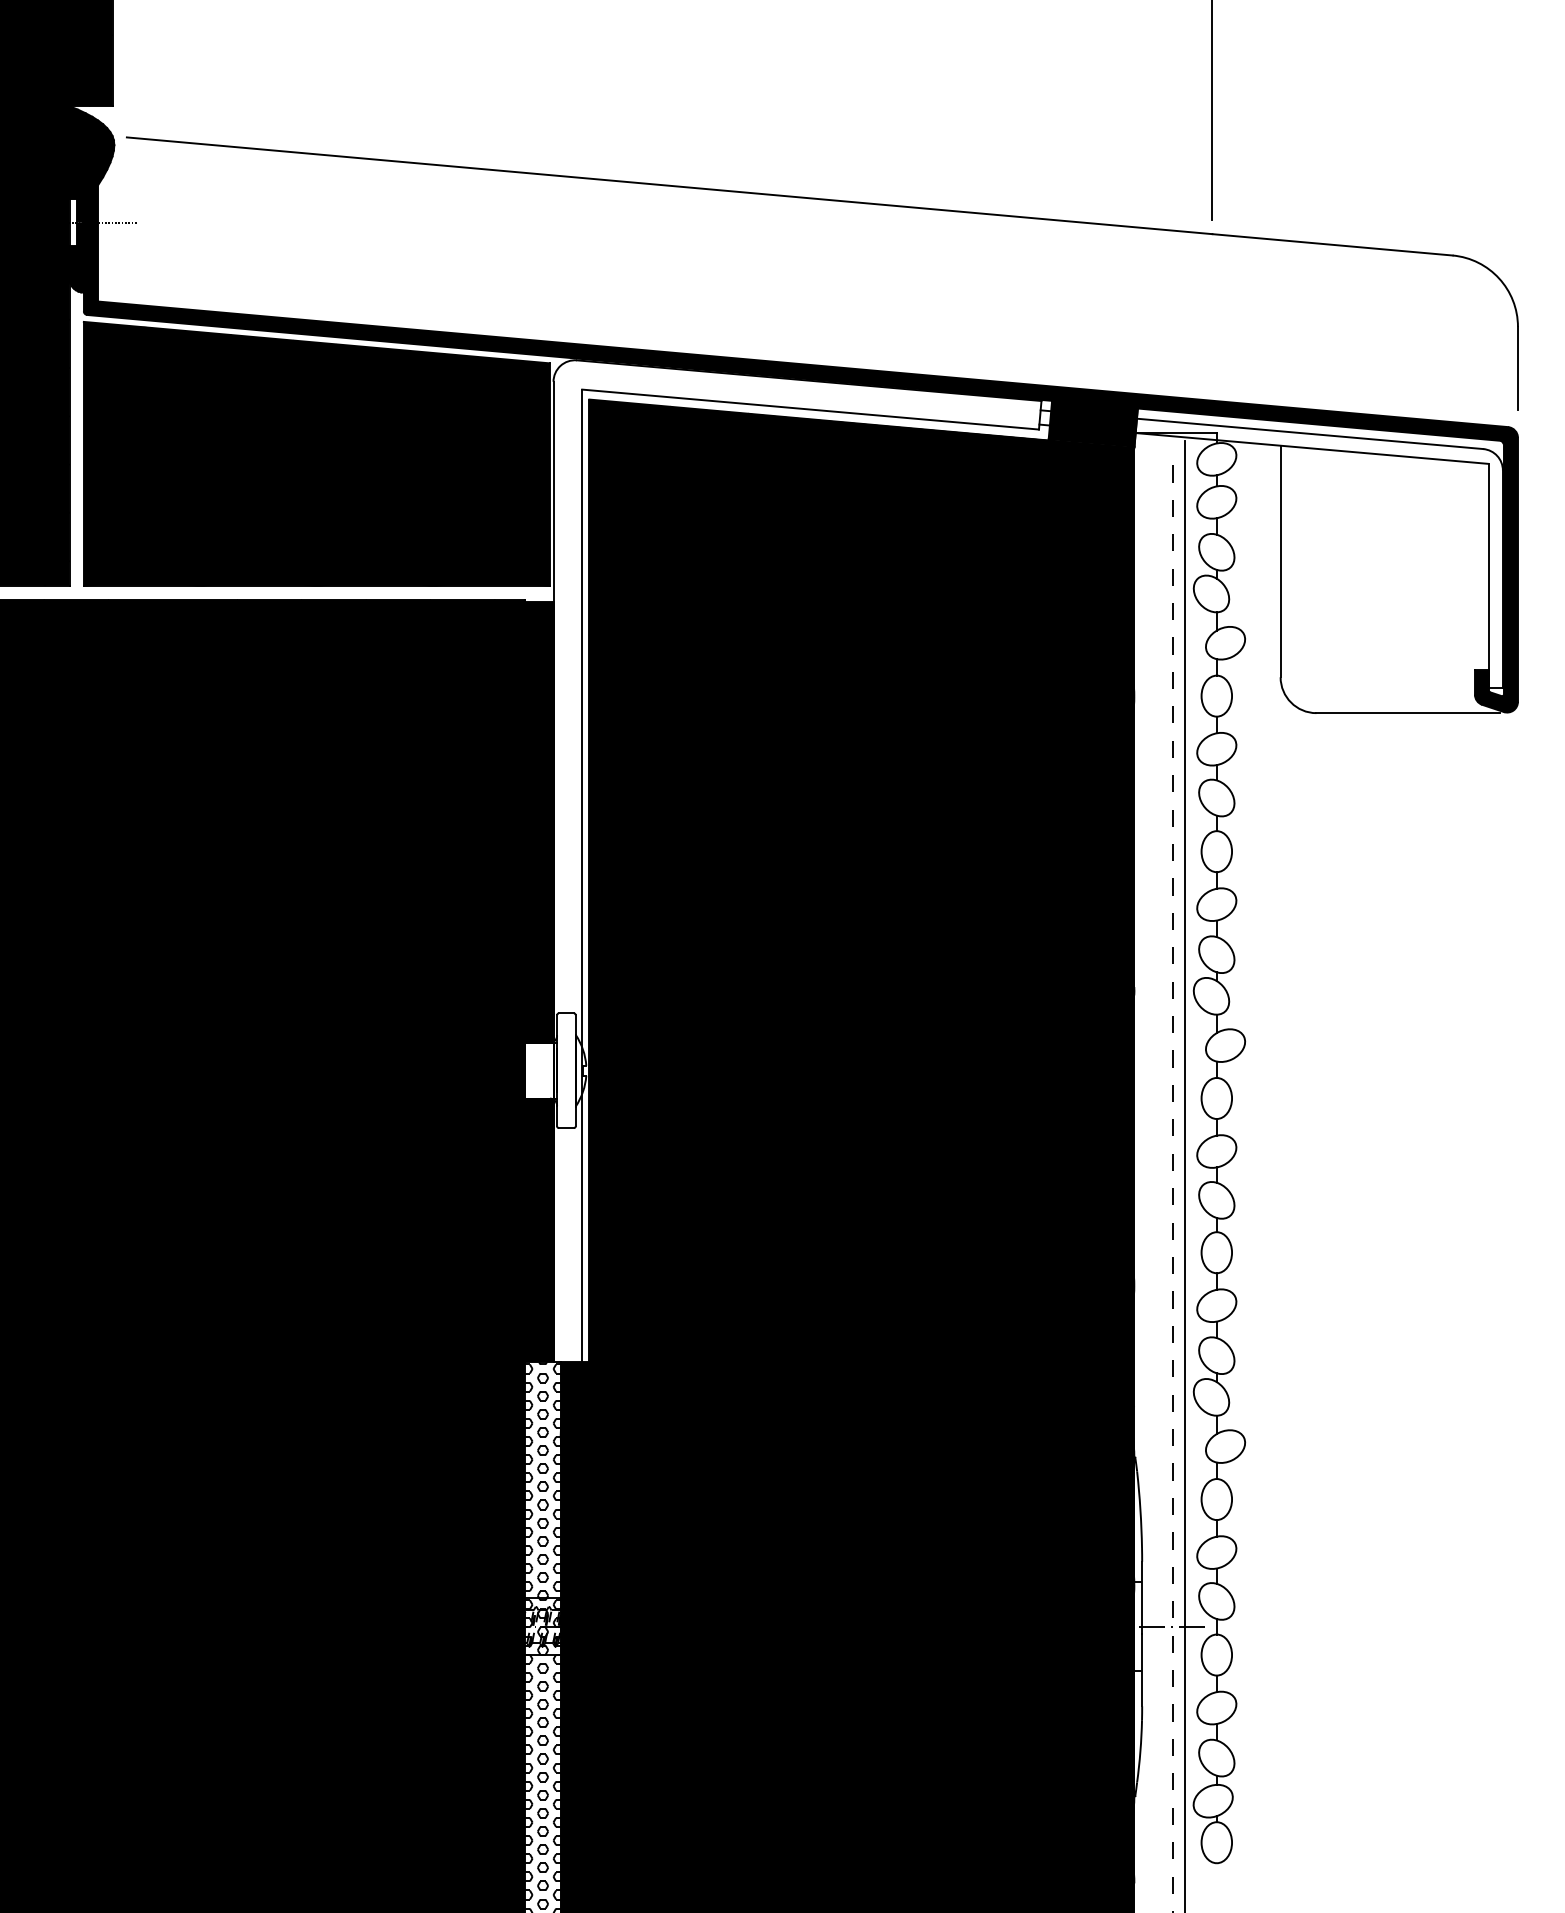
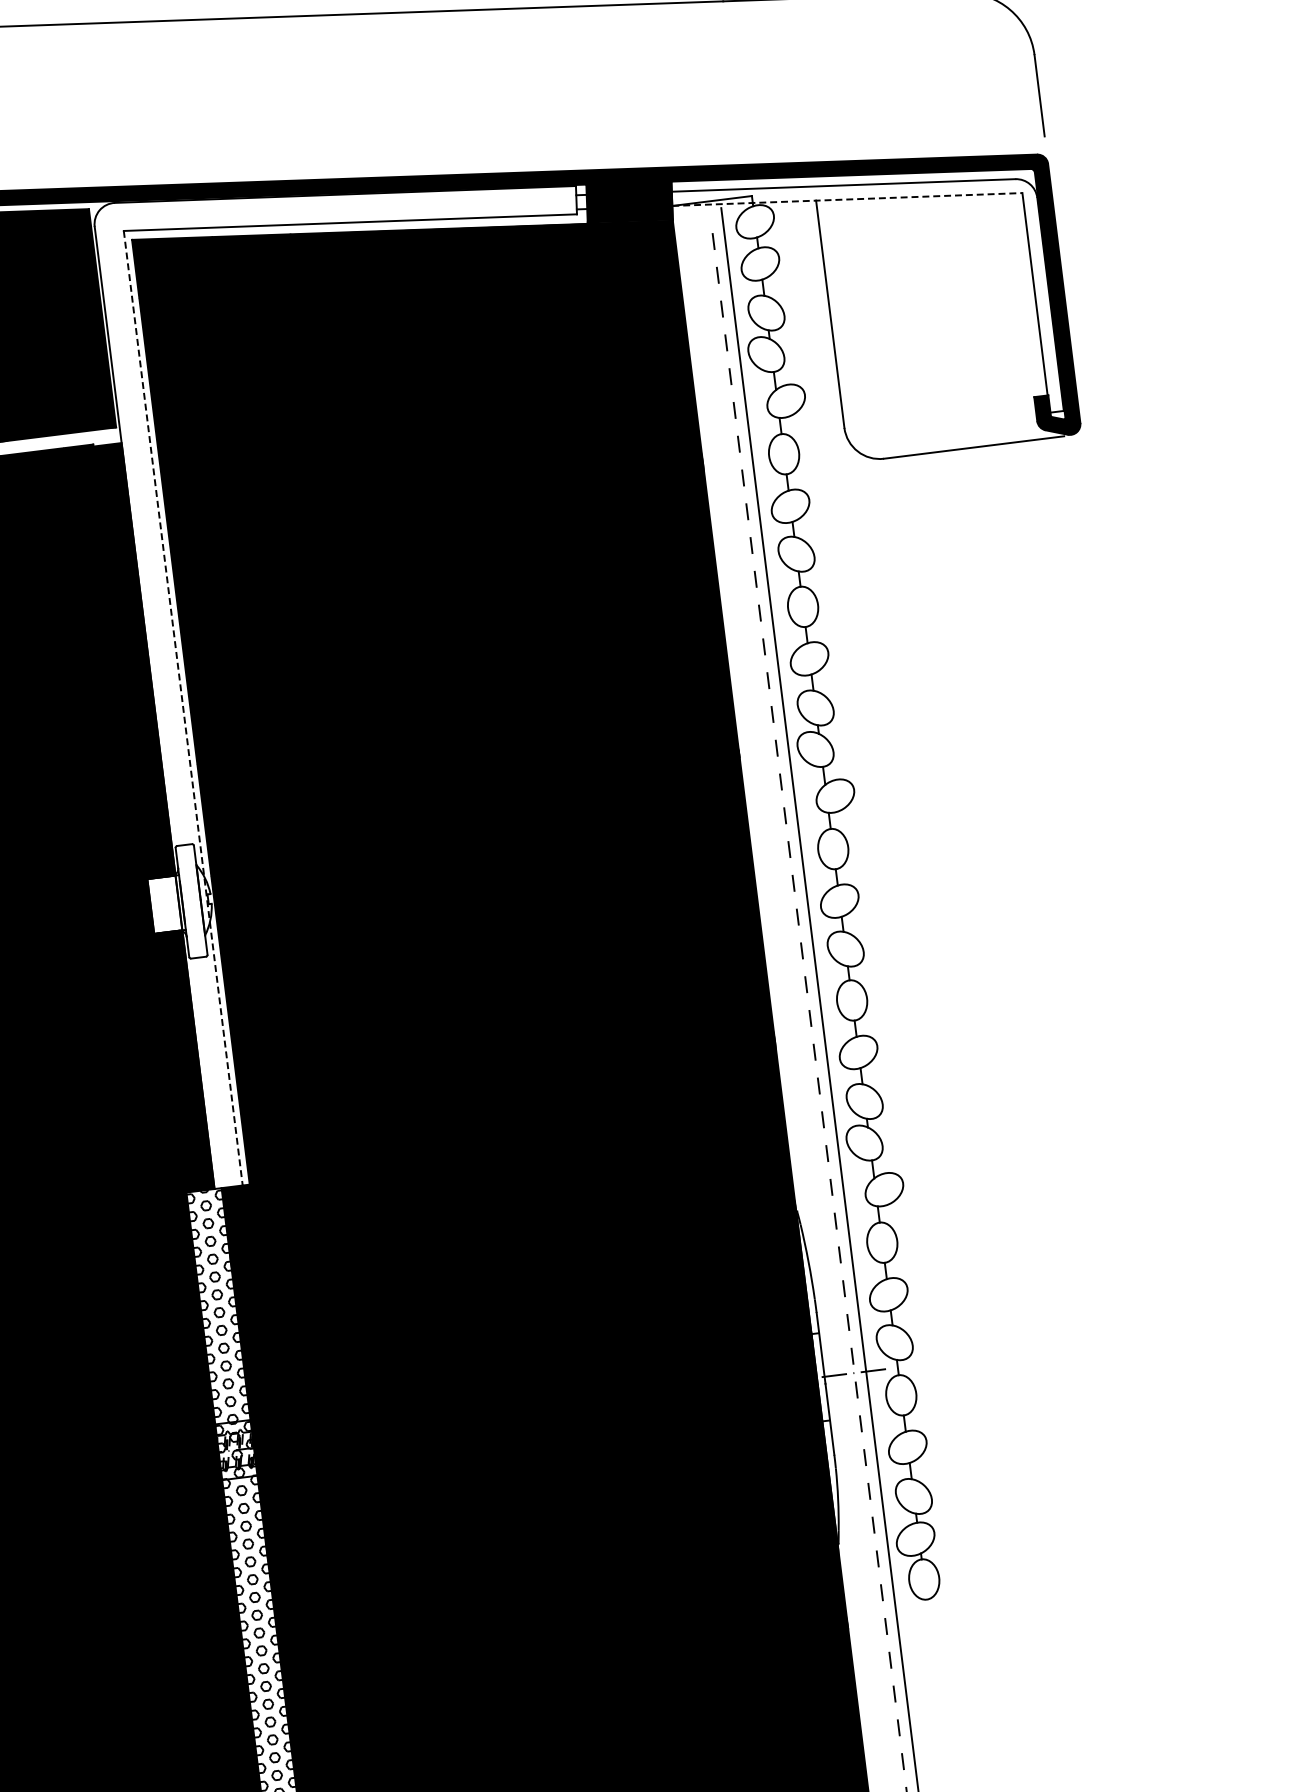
line: (1312, 448) -> (847, 199), solid -> dashed
line: (582, 876) -> (183, 708), solid -> dashed

